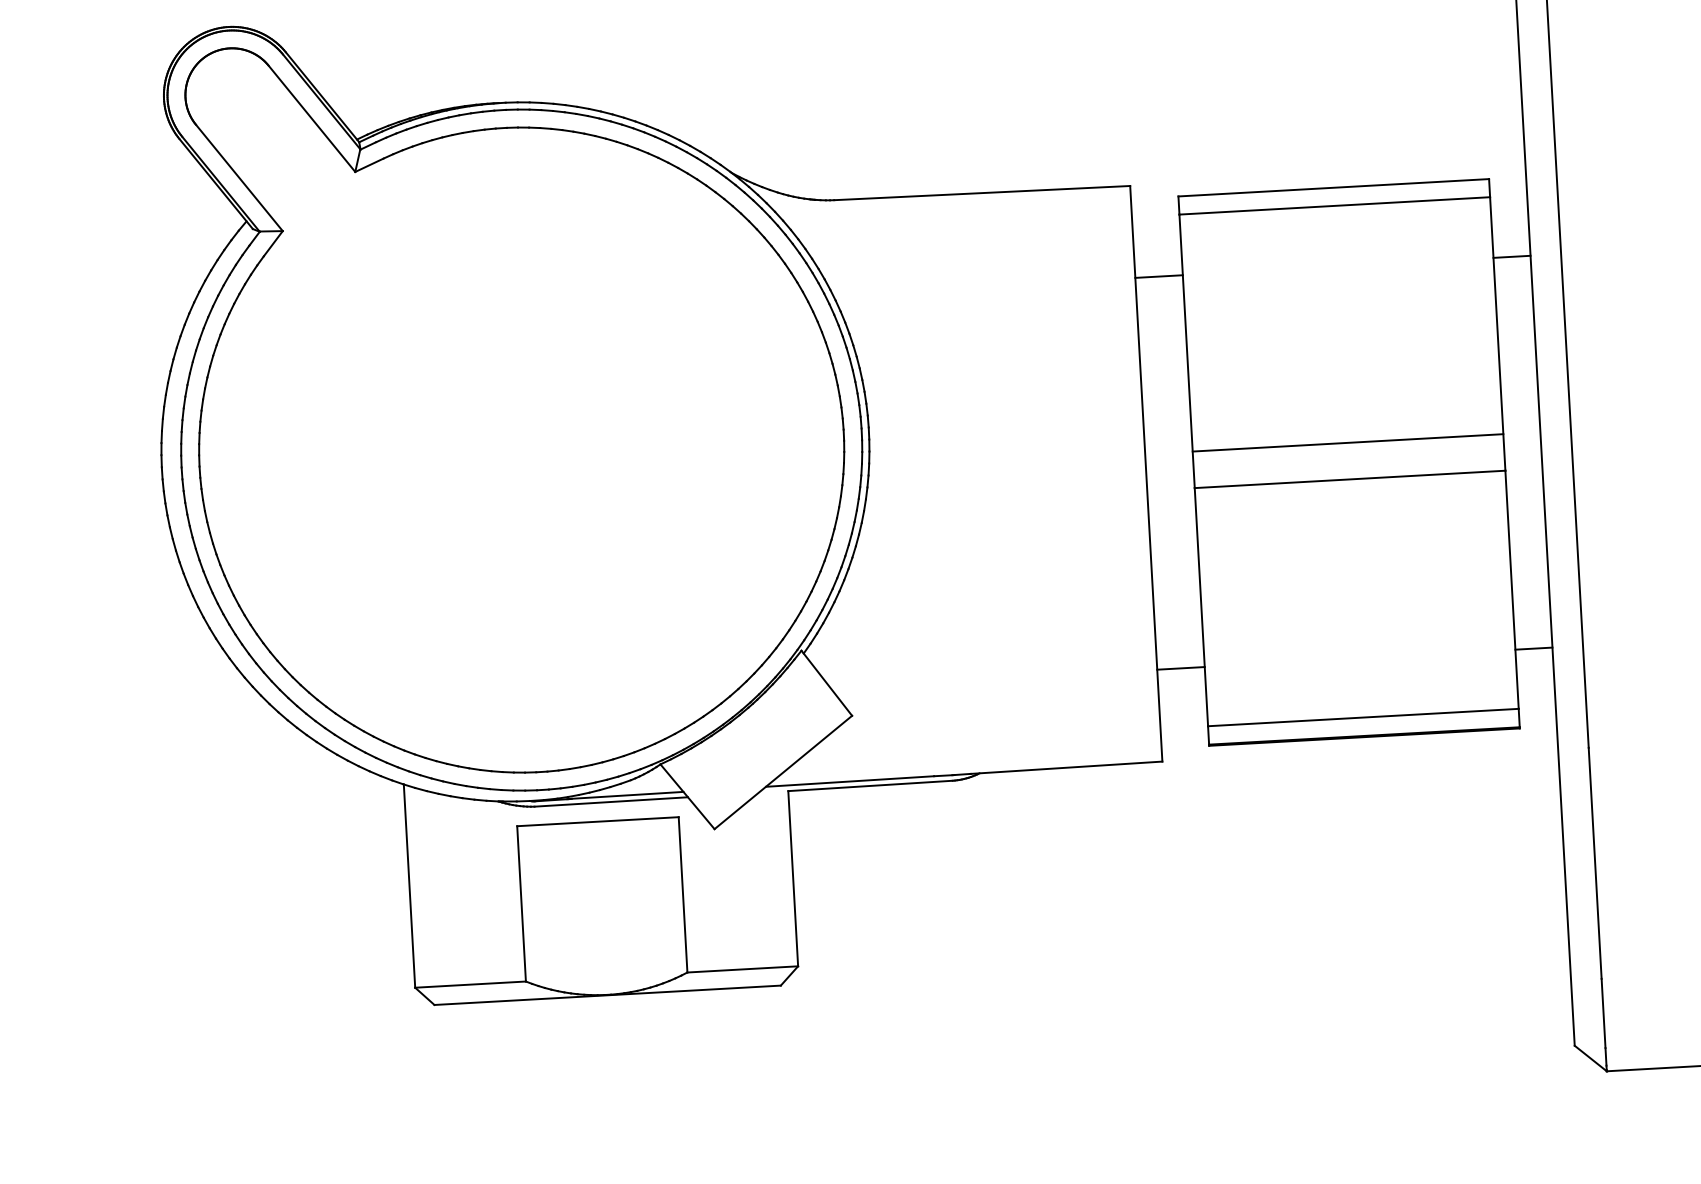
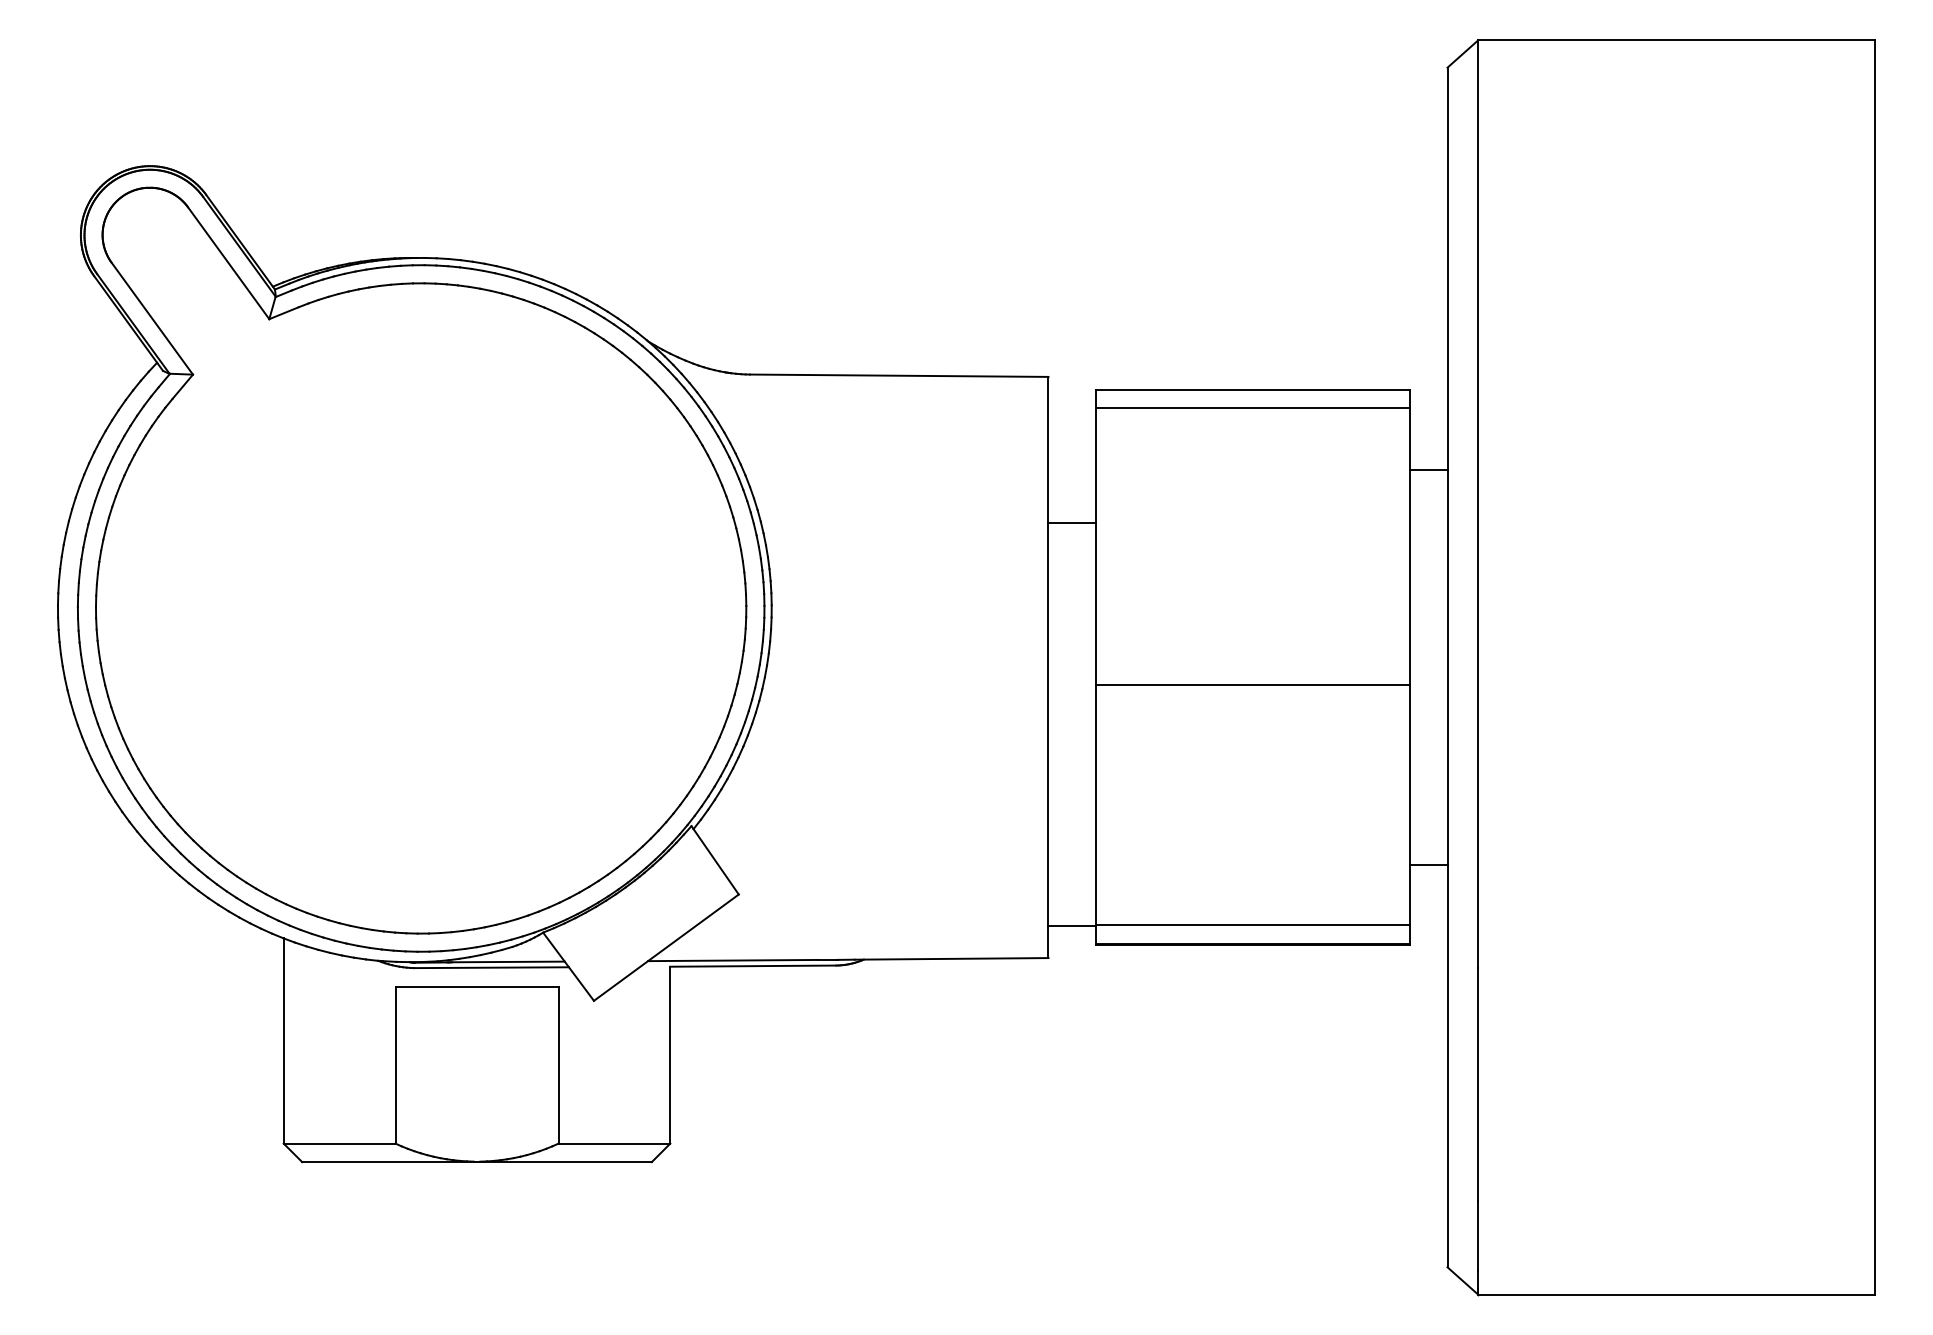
line: (1159, 276) -> (1072, 522), moved
line: (1348, 442) -> (1253, 647), removed
line: (1181, 668) -> (1072, 926), moved

